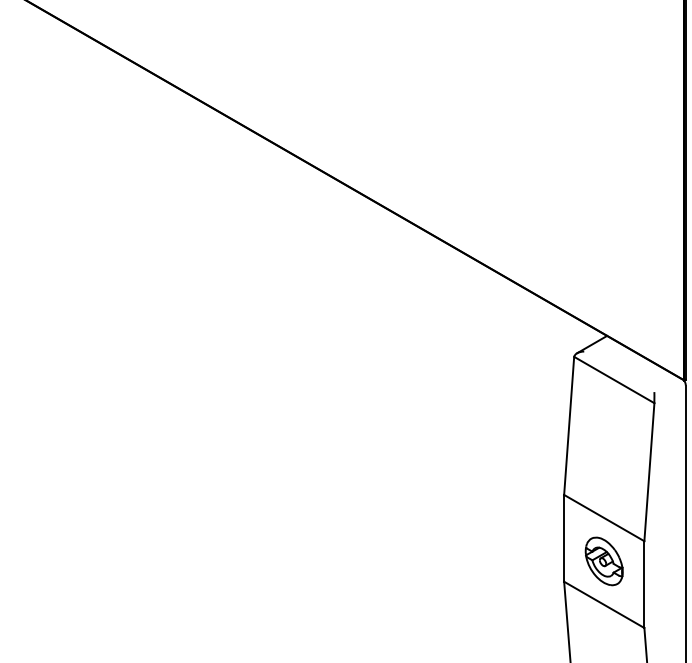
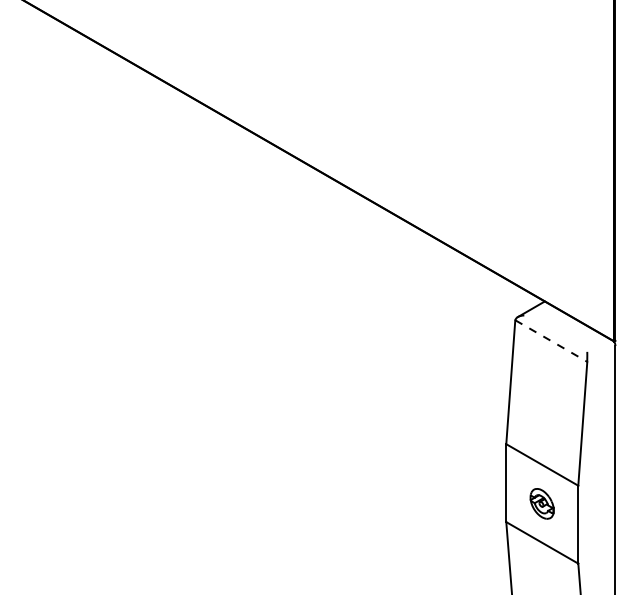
line: (614, 380) -> (551, 341), solid -> dashed
part: (603, 561) -> (541, 503), size x0.7

